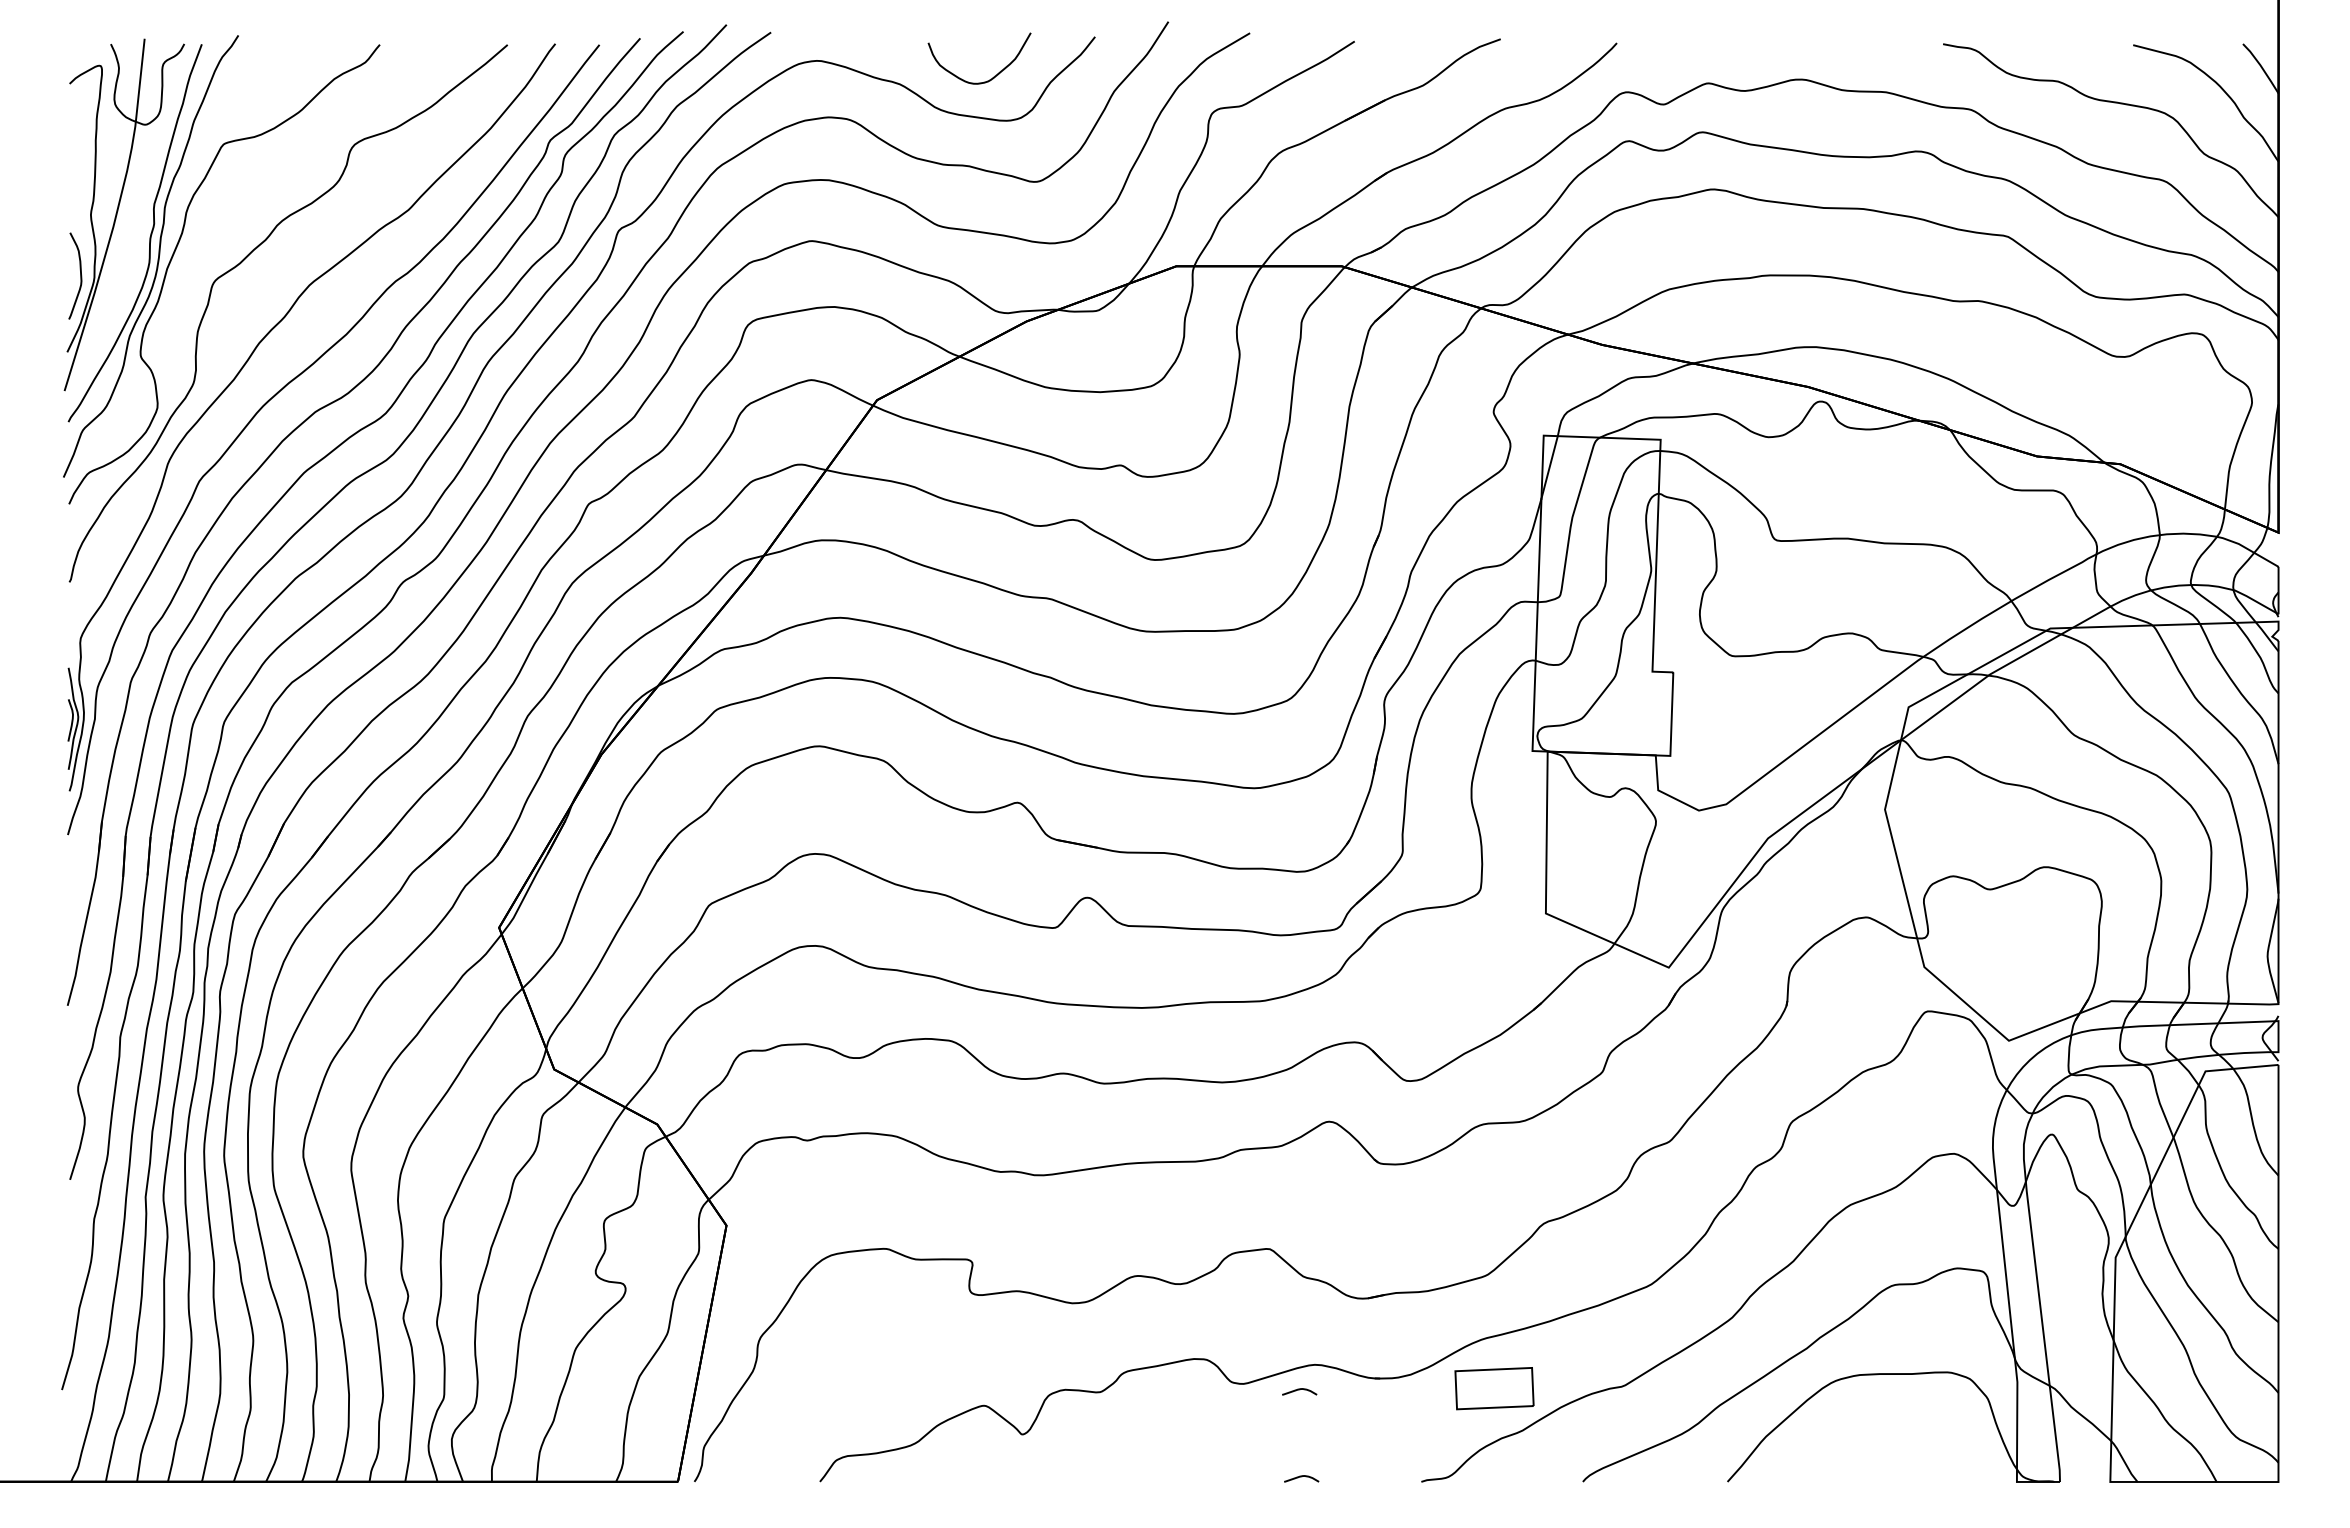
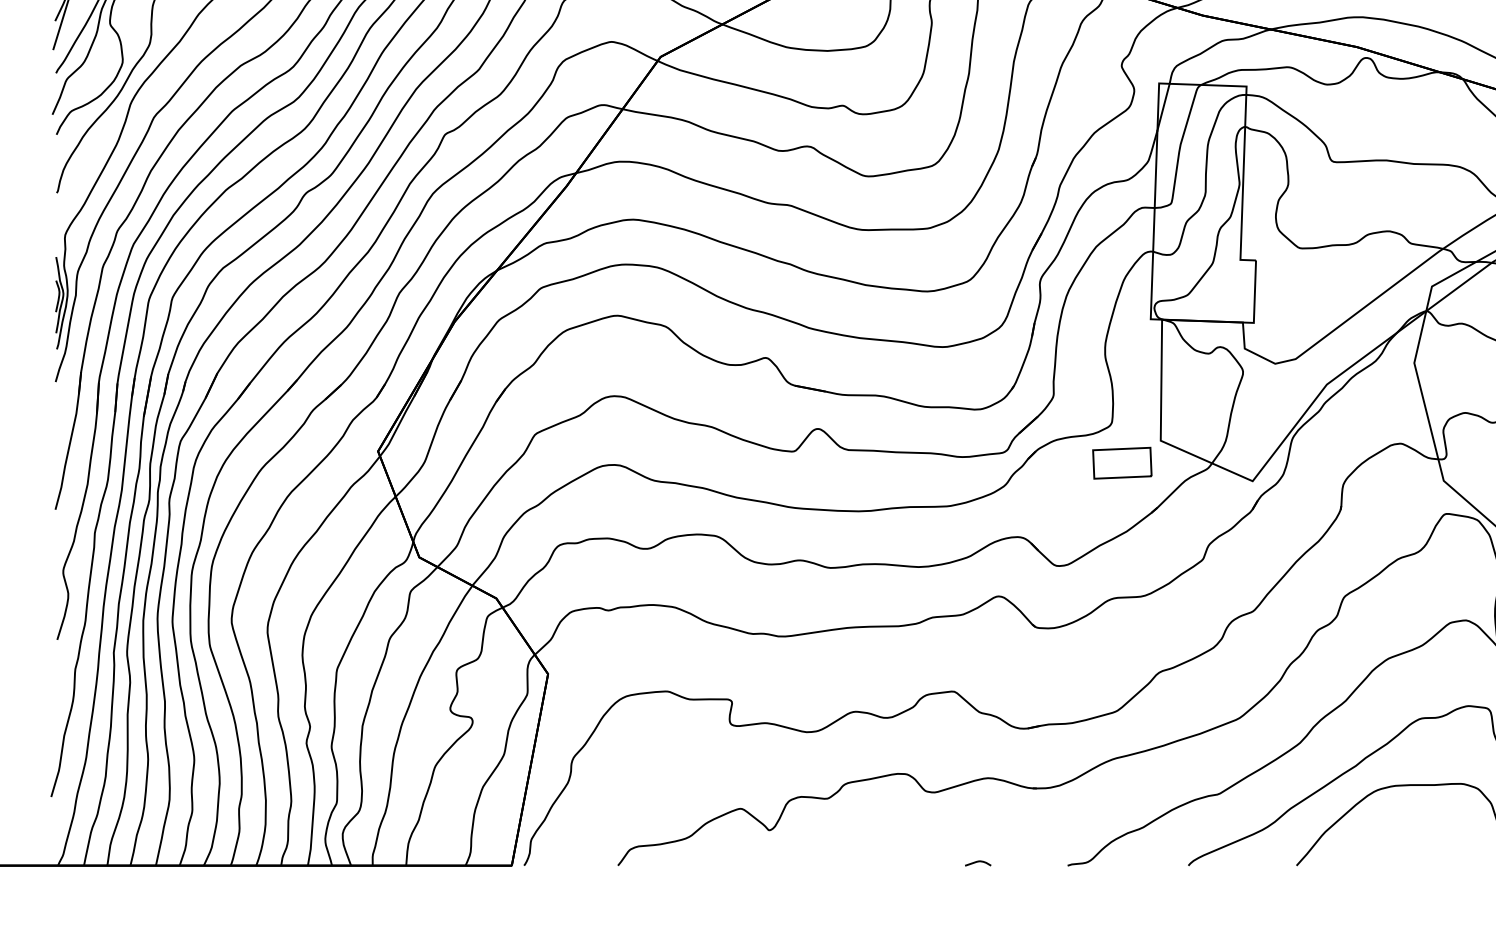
part: (1494, 1388) -> (1122, 463), moved
curve: (1299, 1390) -> (976, 797), removed

